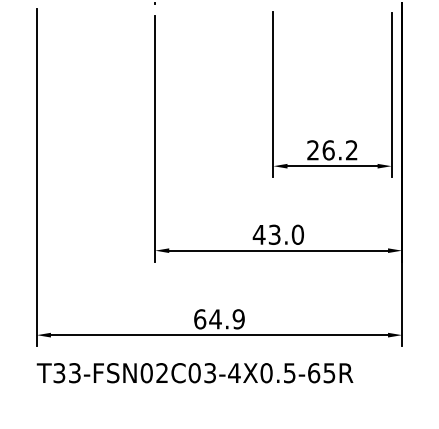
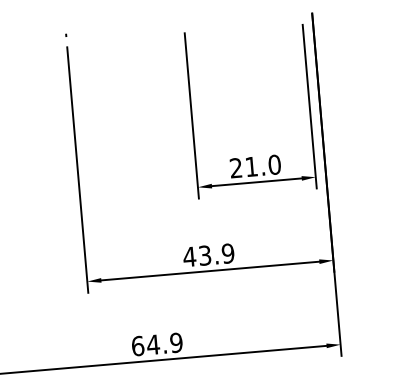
text: (339, 150) -> (262, 166), 26.2 -> 21.0
text: (297, 234) -> (227, 253), 43.0 -> 43.9

